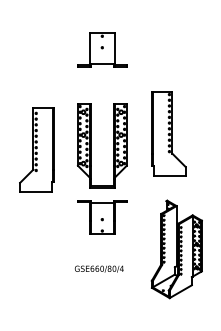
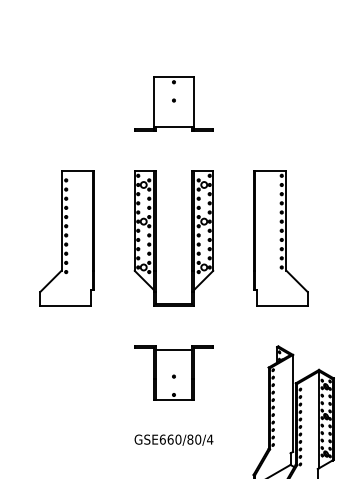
part: (91, 145) -> (156, 238), moved
part: (36, 149) -> (66, 238), moved
text: (98, 268) -> (172, 439), moved

